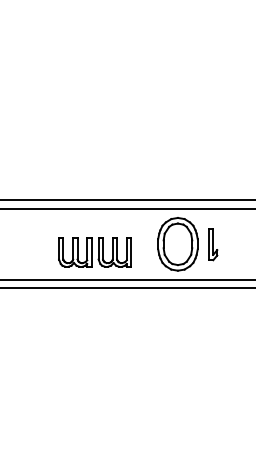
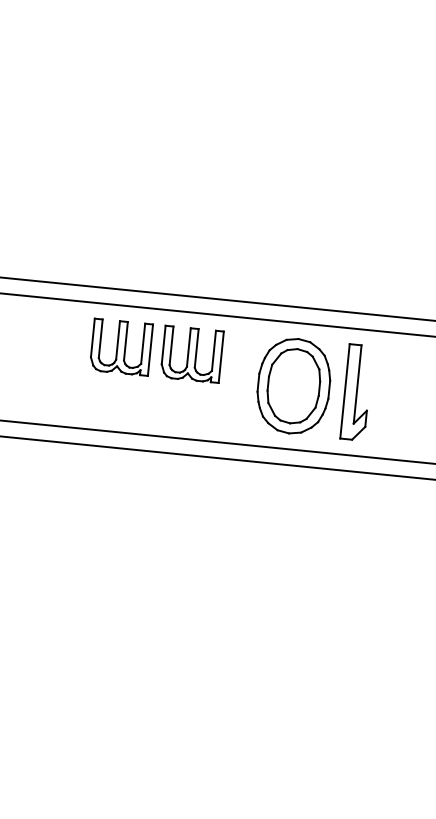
part: (213, 244) -> (357, 392), size x1.67
part: (94, 252) -> (155, 351), moved

